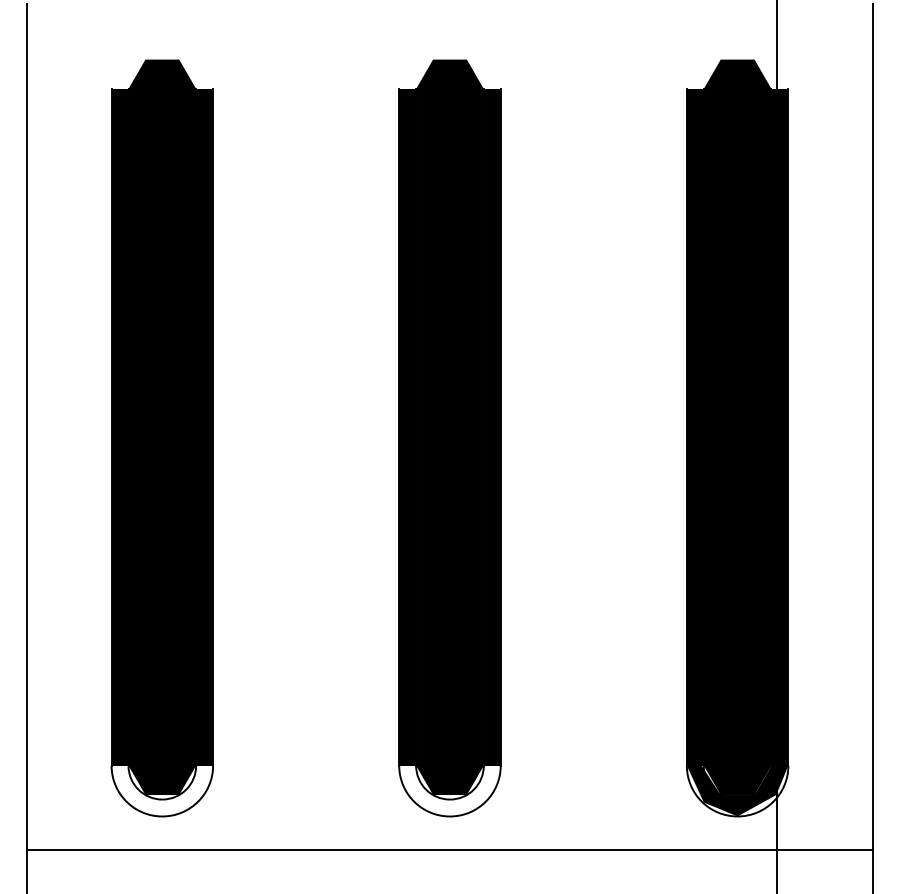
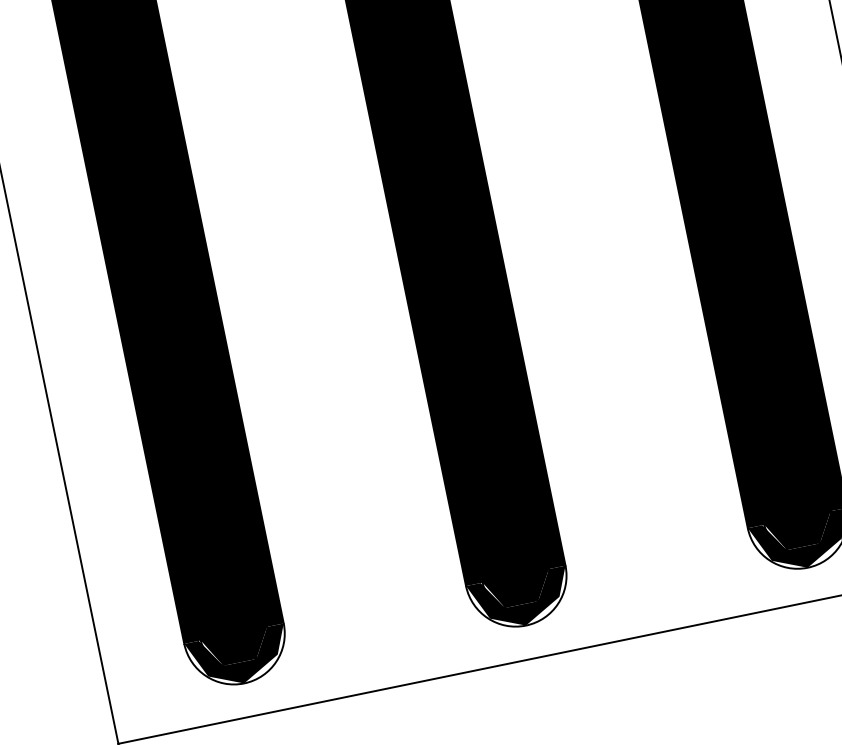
fill: (162, 790) -> (239, 657), added
fill: (449, 790) -> (520, 600), added

